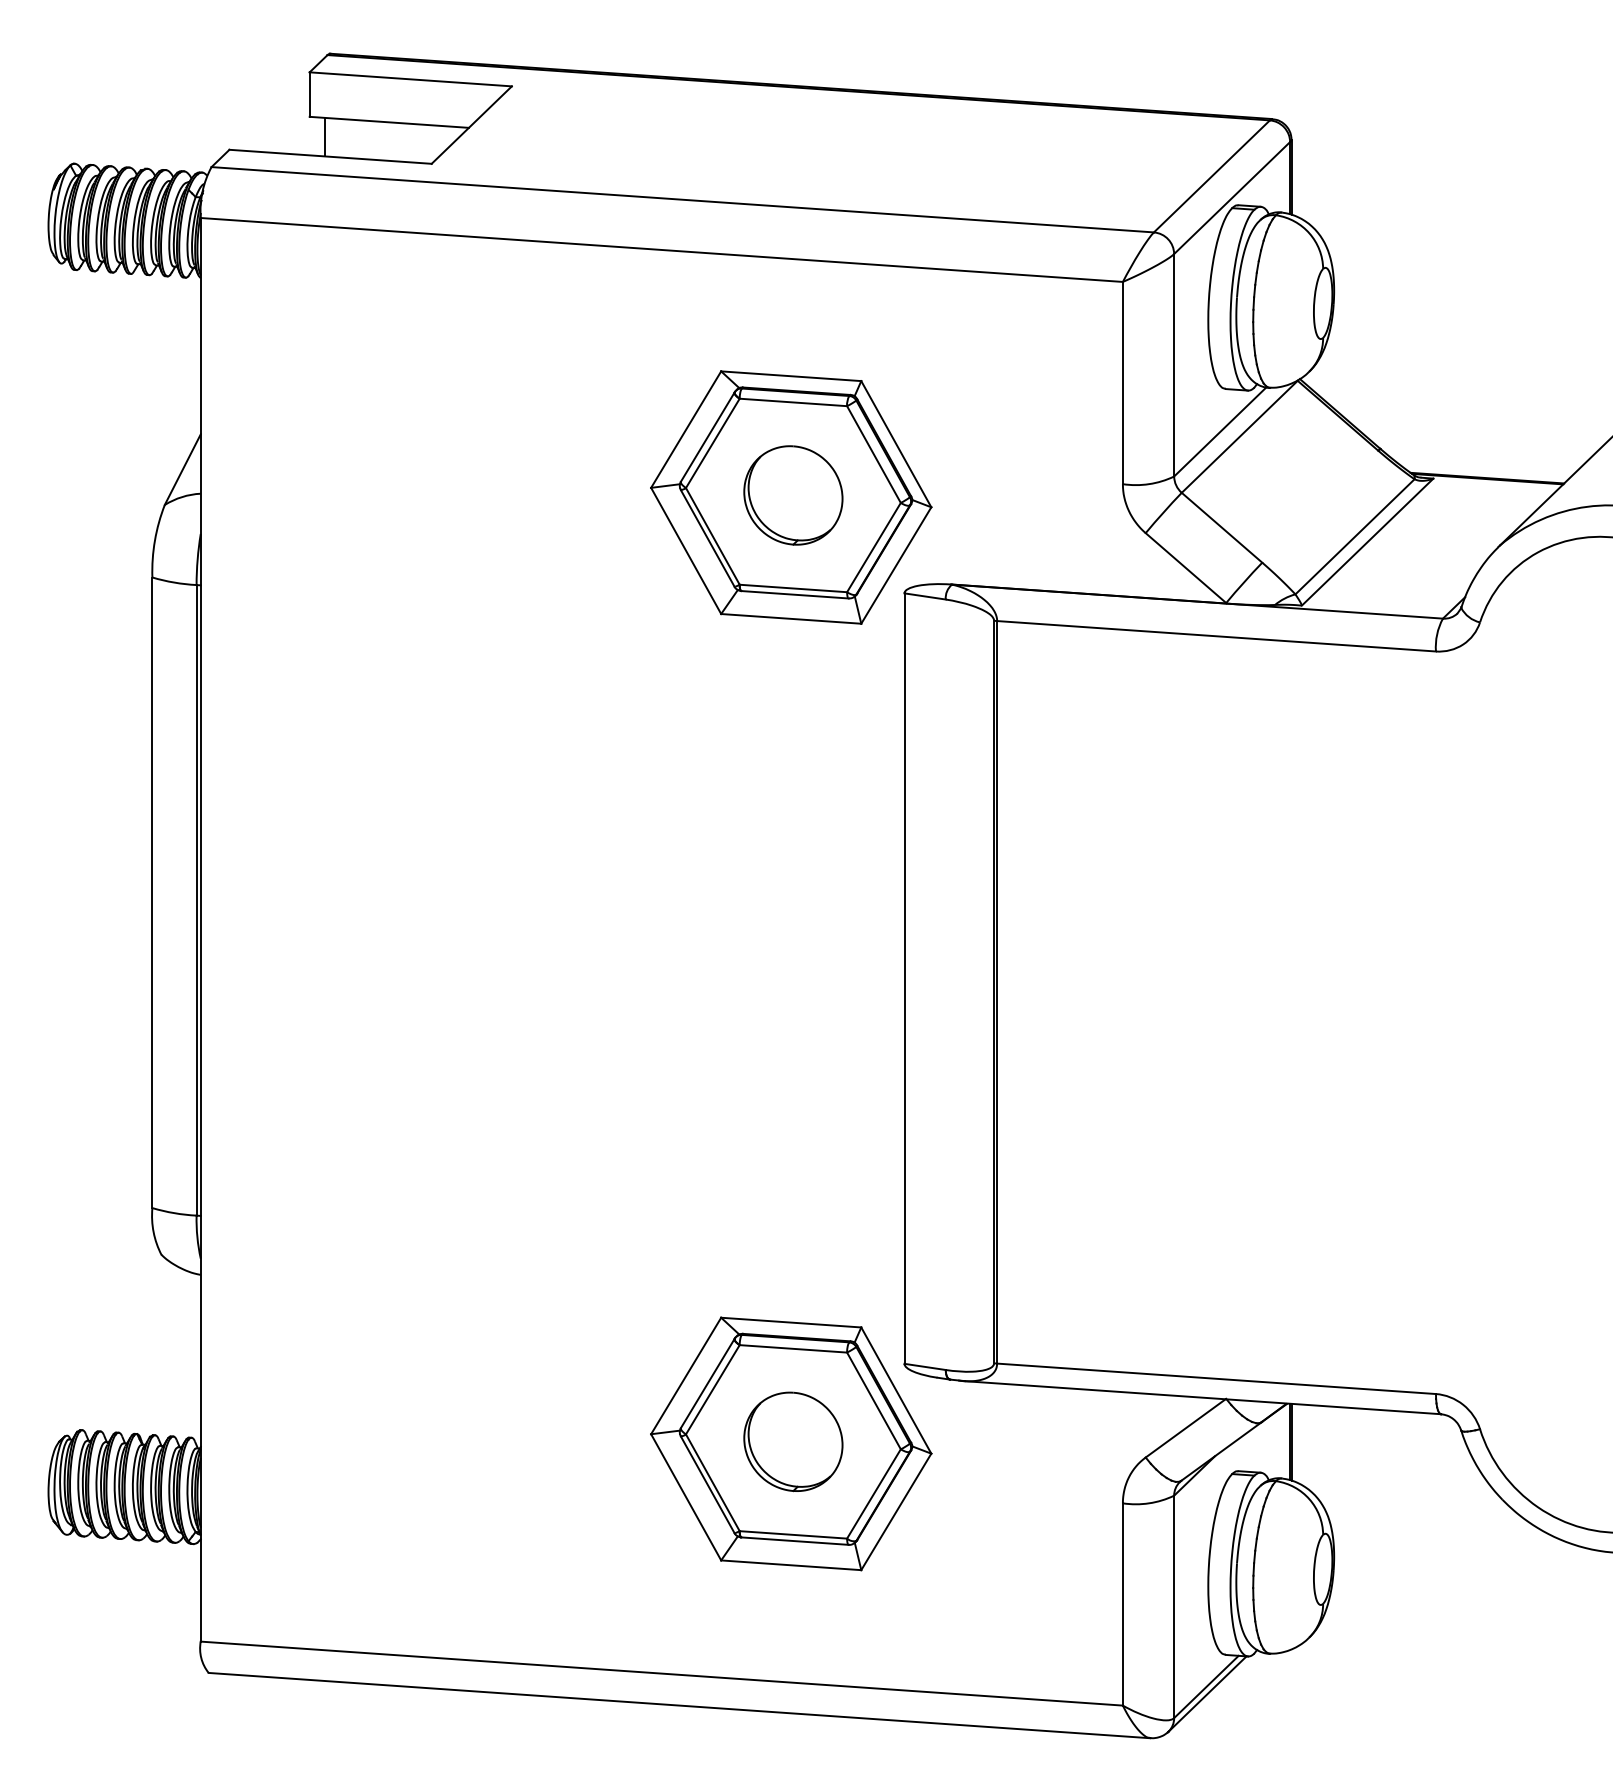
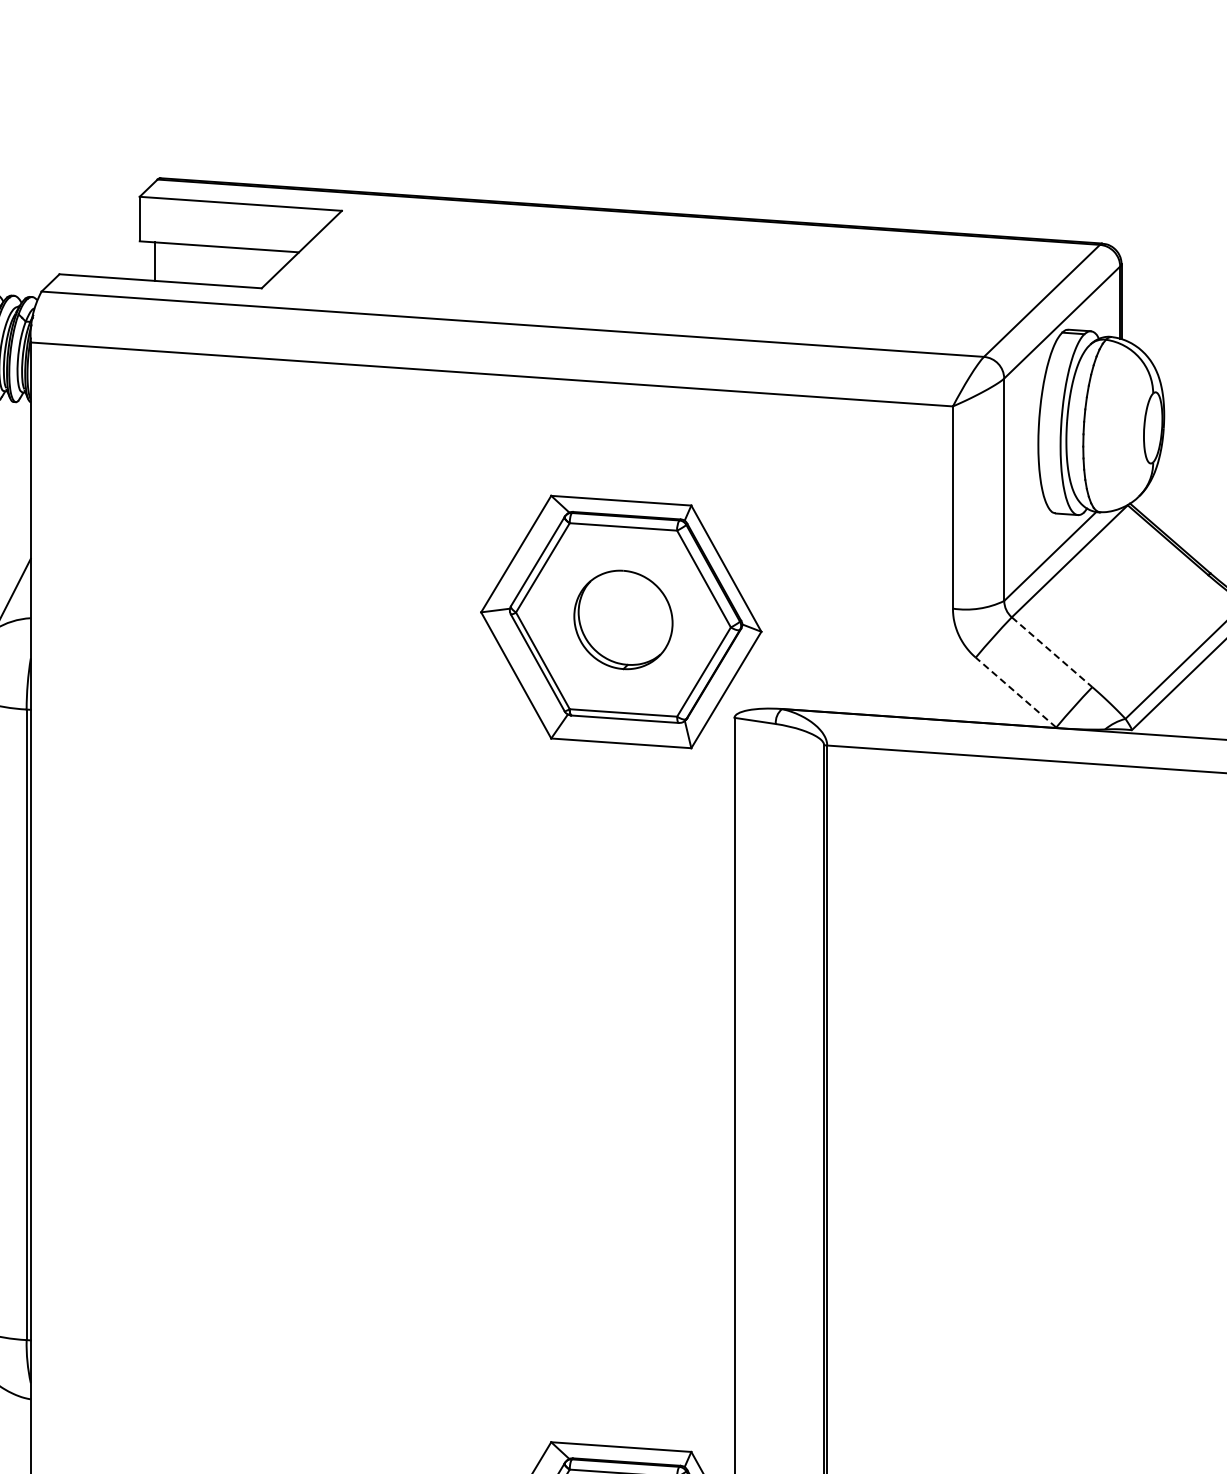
line: (1222, 528) -> (1052, 652), solid -> dashed
line: (1185, 567) -> (1015, 691), solid -> dashed

